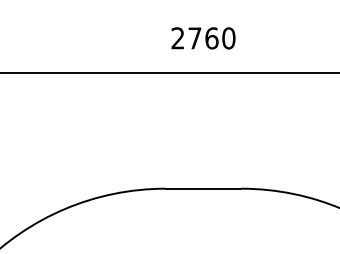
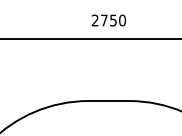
text: (212, 38) -> (113, 20), 2760 -> 2750

